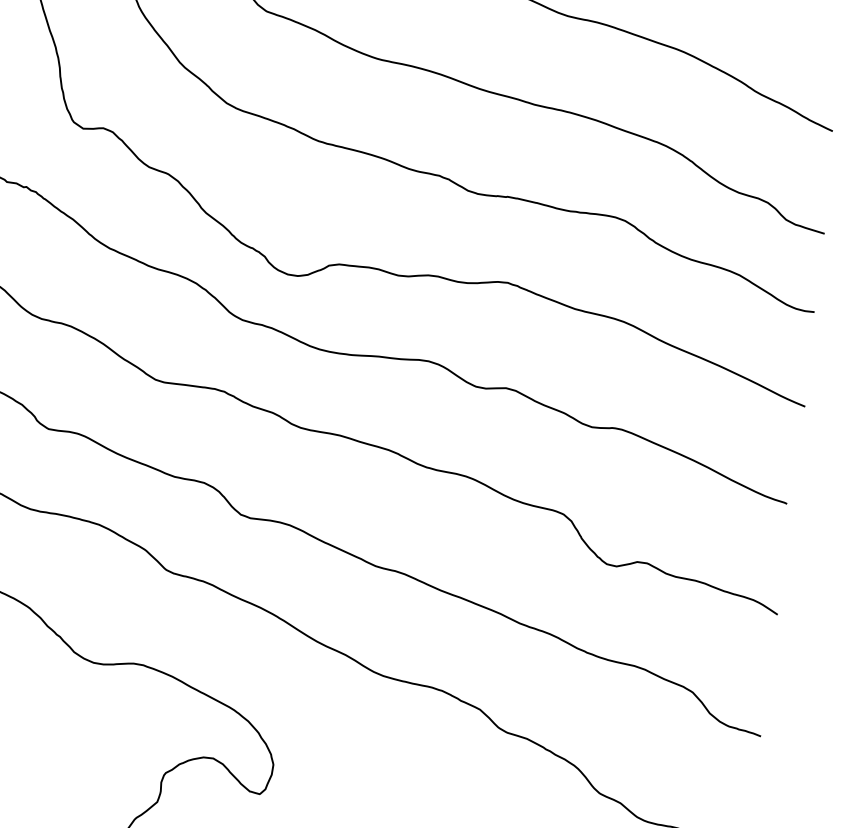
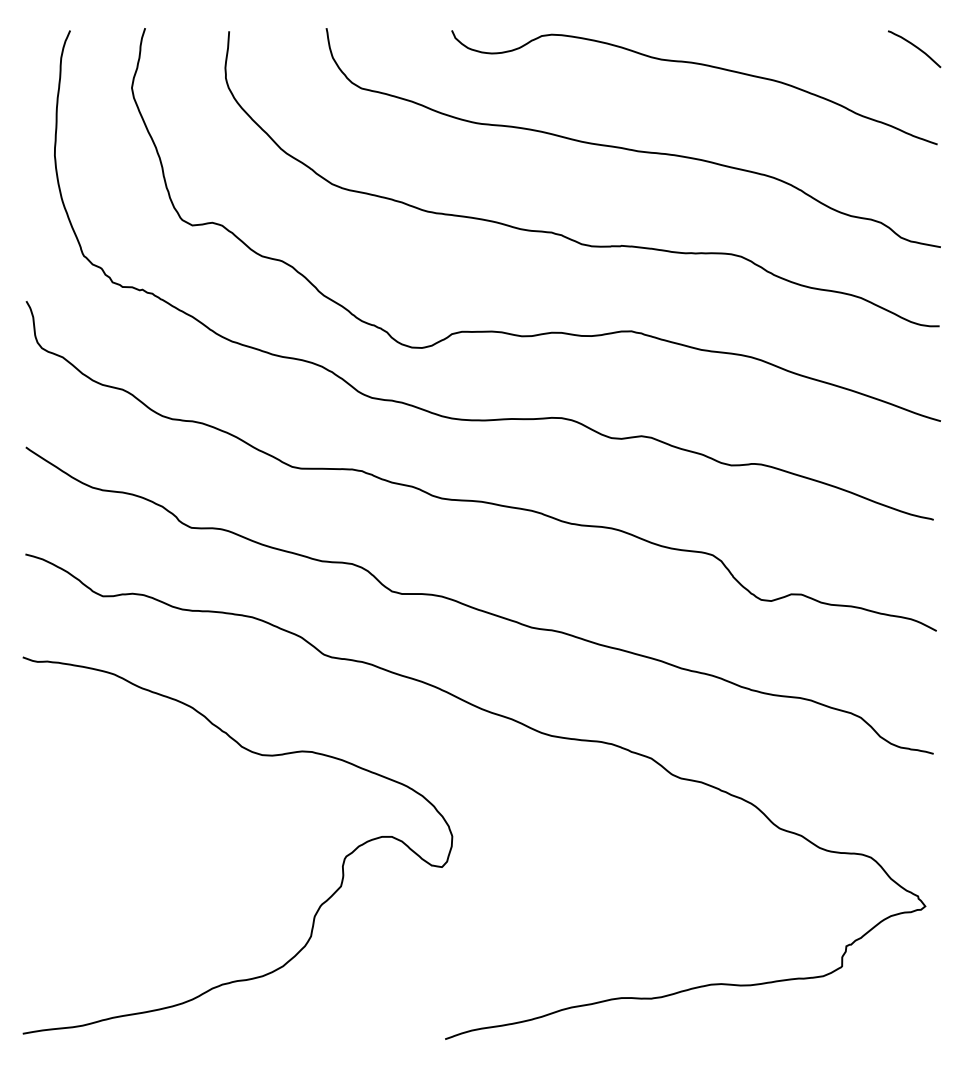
curve: (821, 32) -> (915, 47), added

